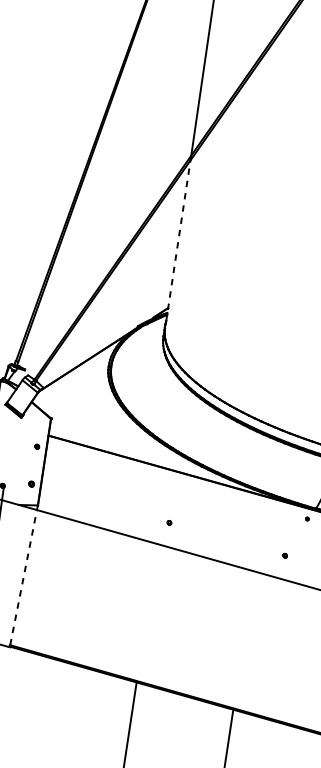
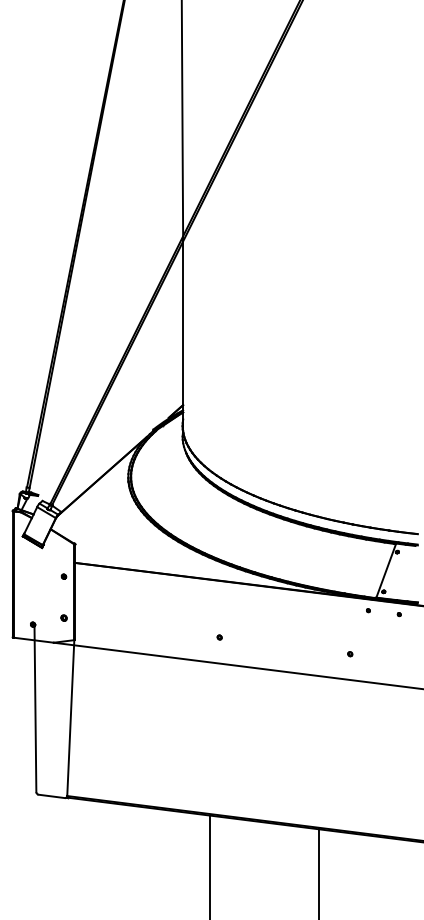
line: (178, 244) -> (183, 334), dashed -> solid
line: (23, 574) -> (70, 717), dashed -> solid

